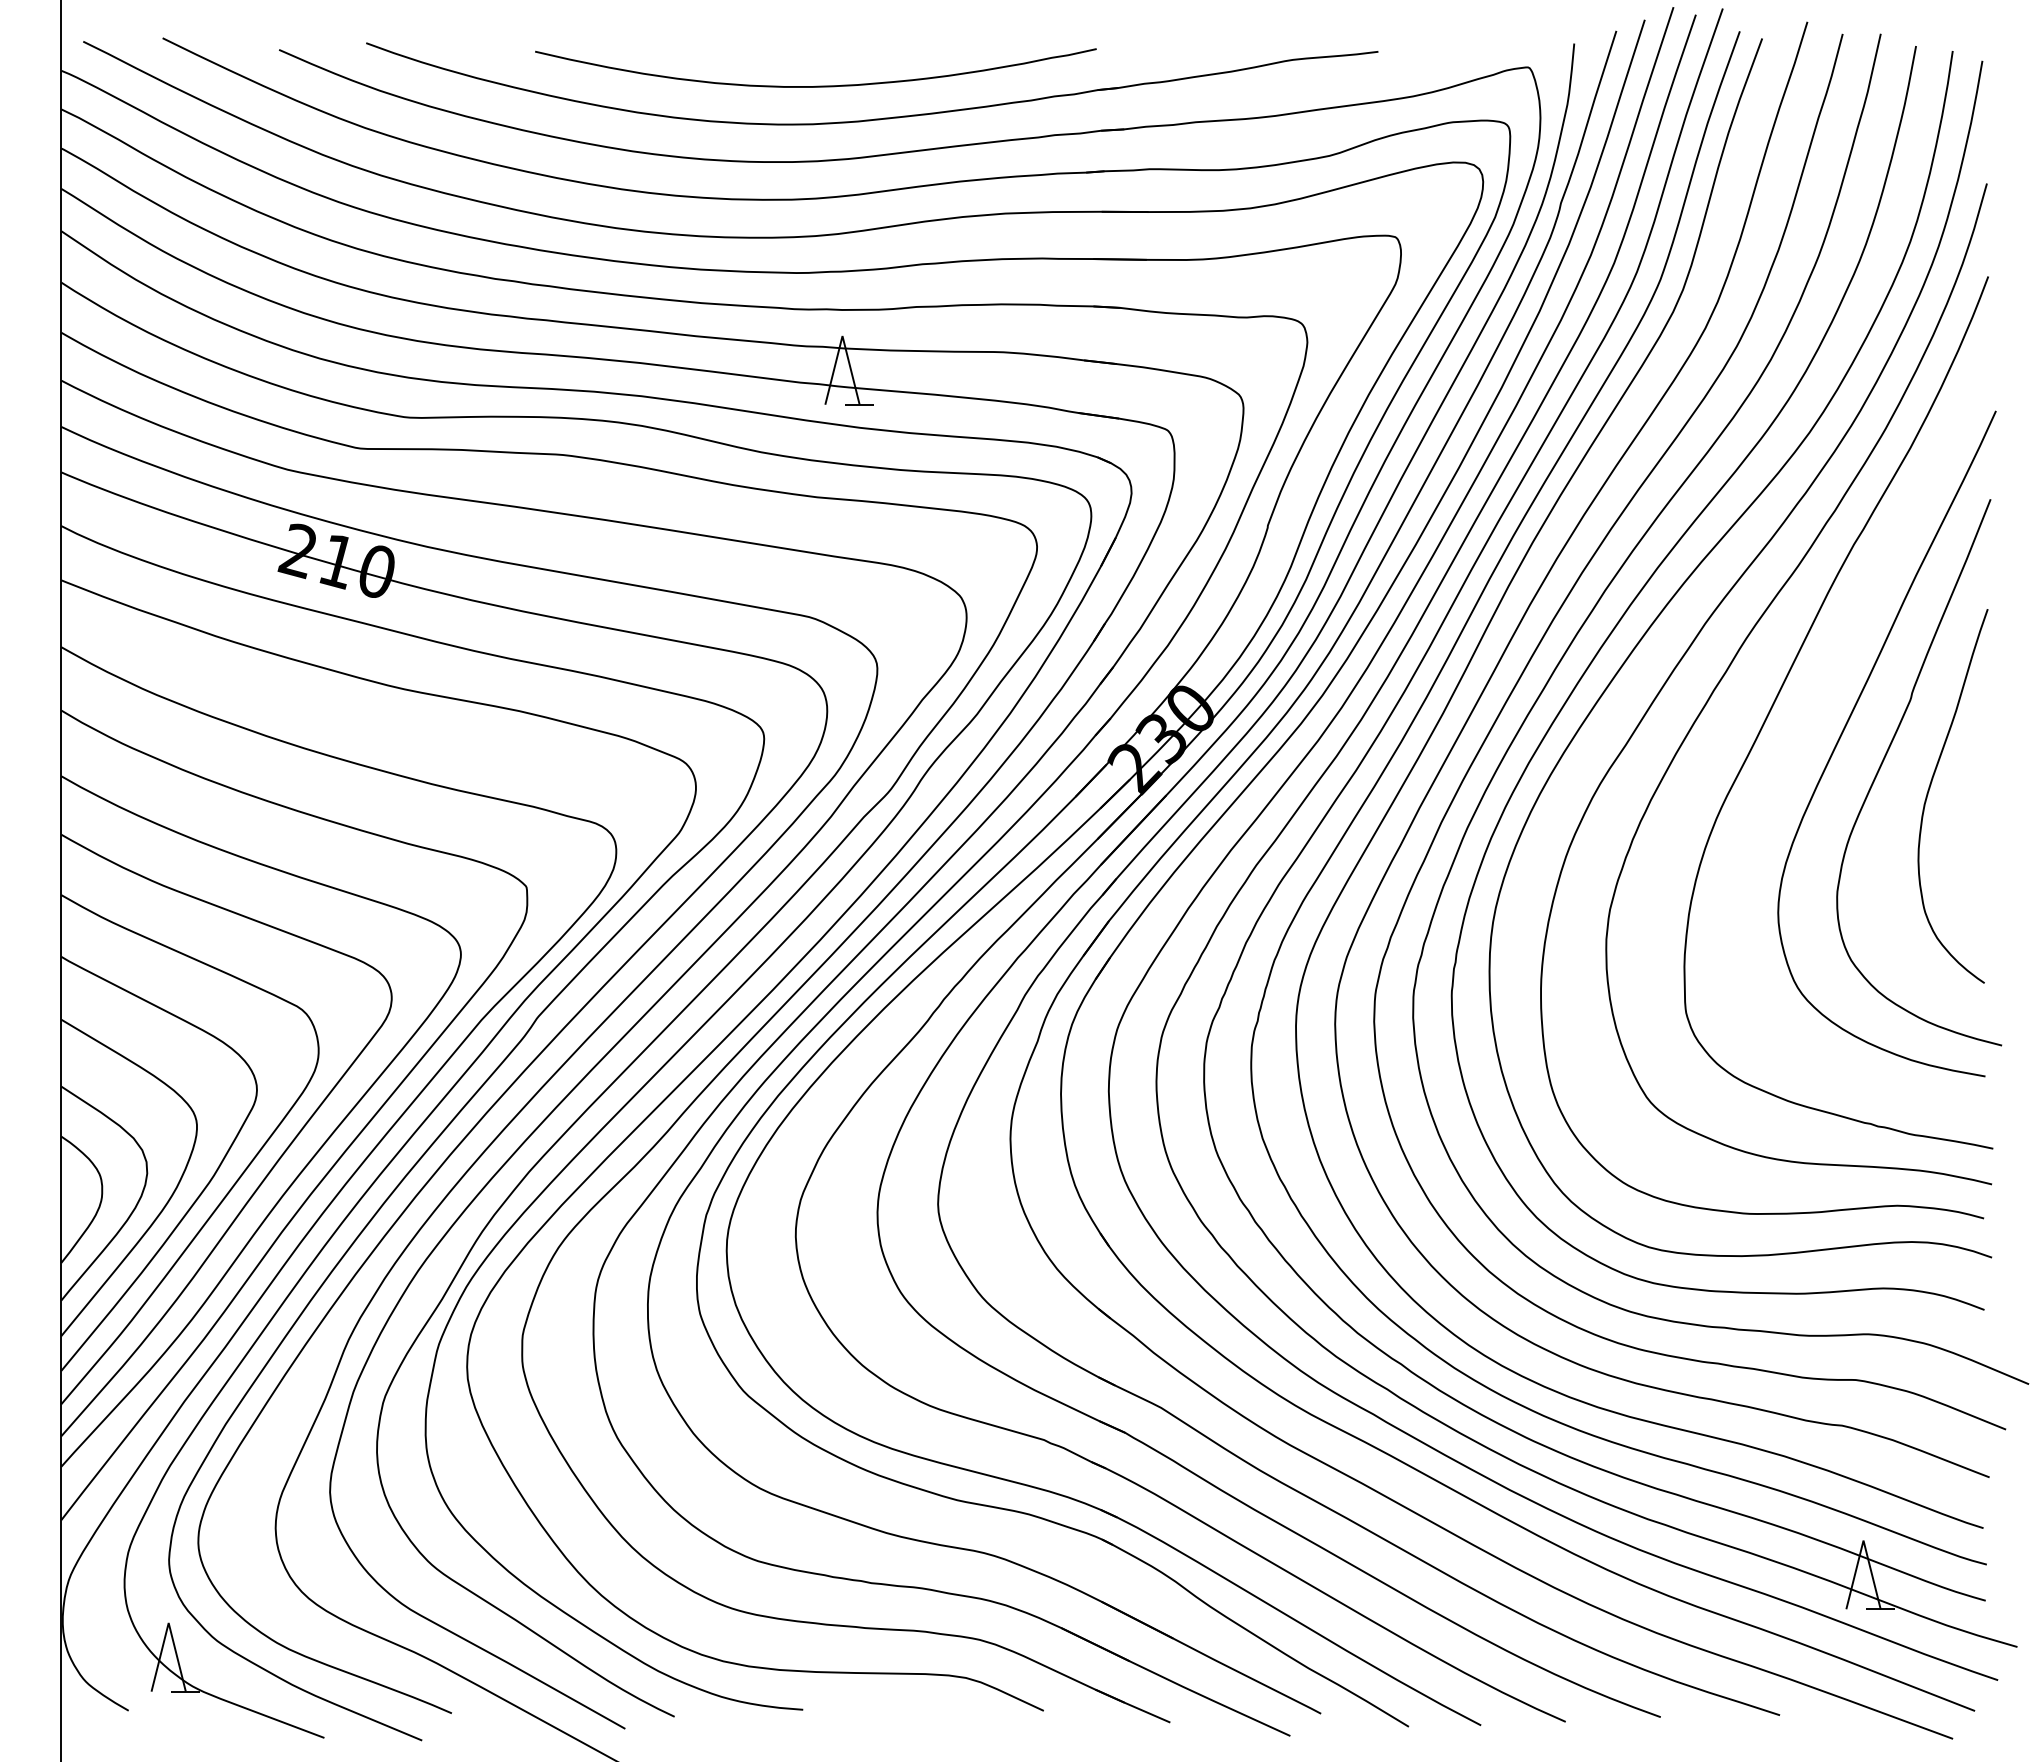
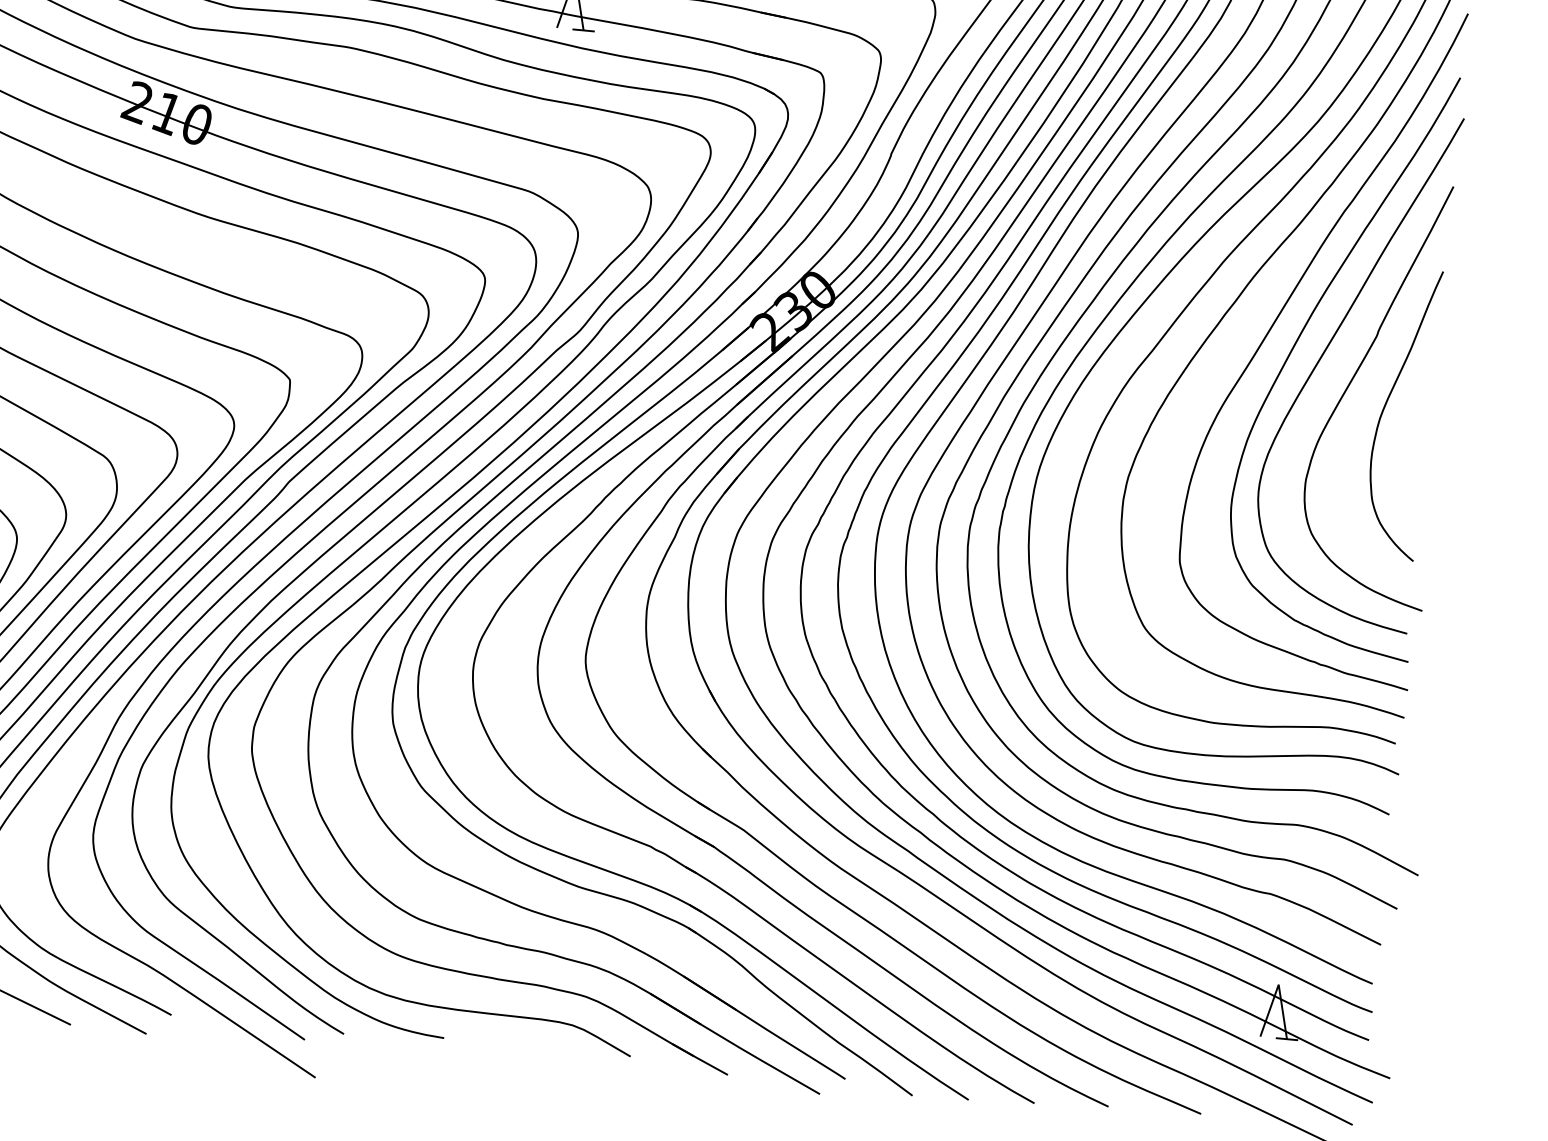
curve: (1813, 708) -> (1300, 335), added

